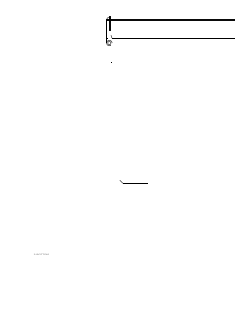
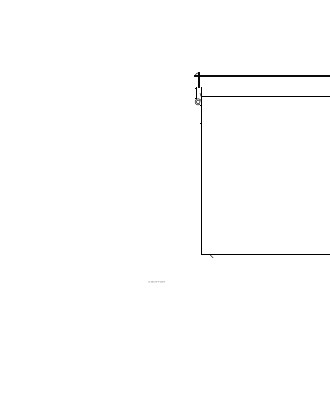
text: (41, 253) -> (156, 281), moved

